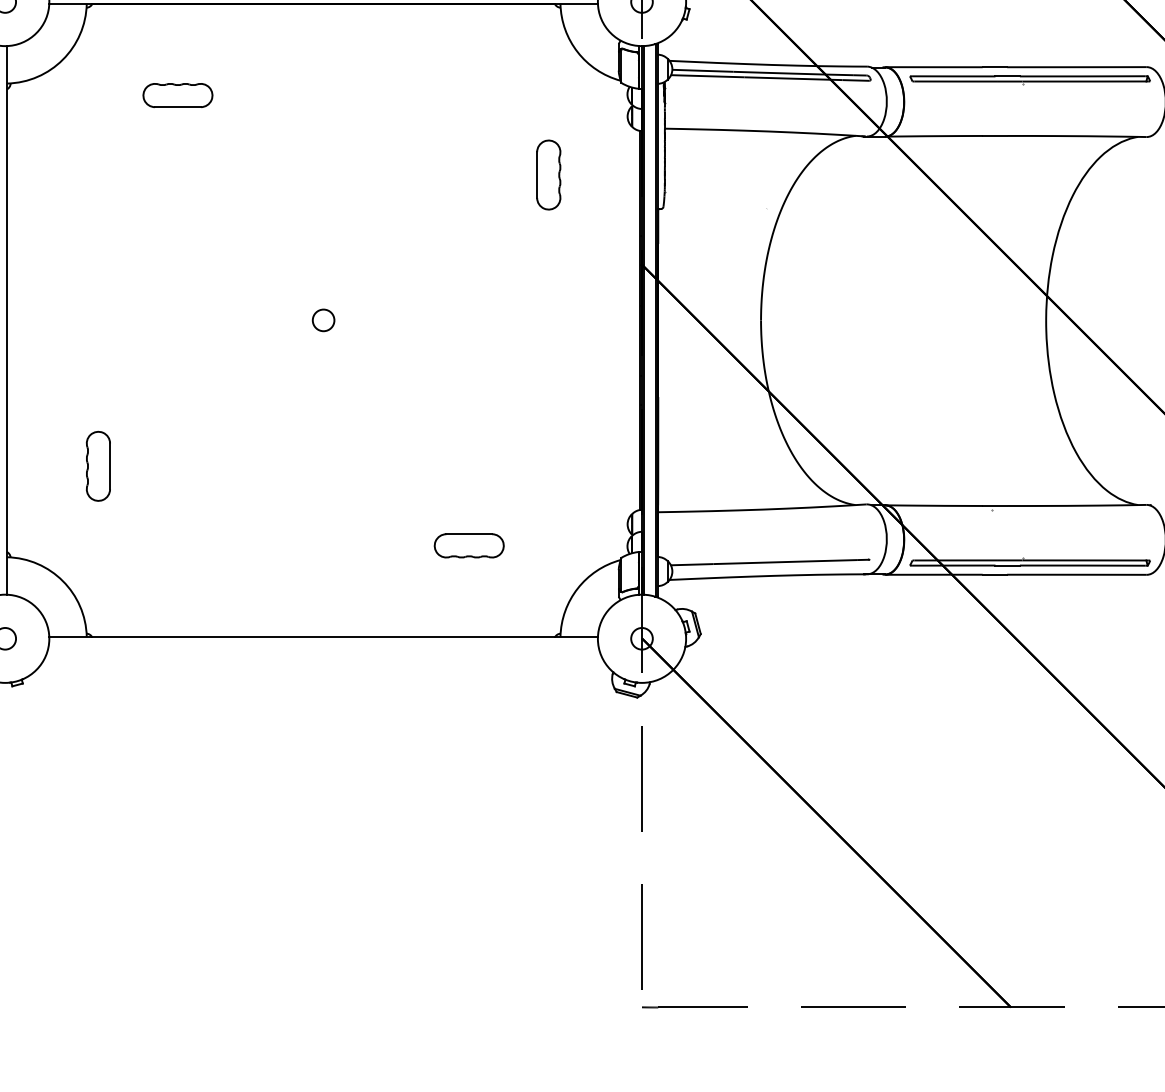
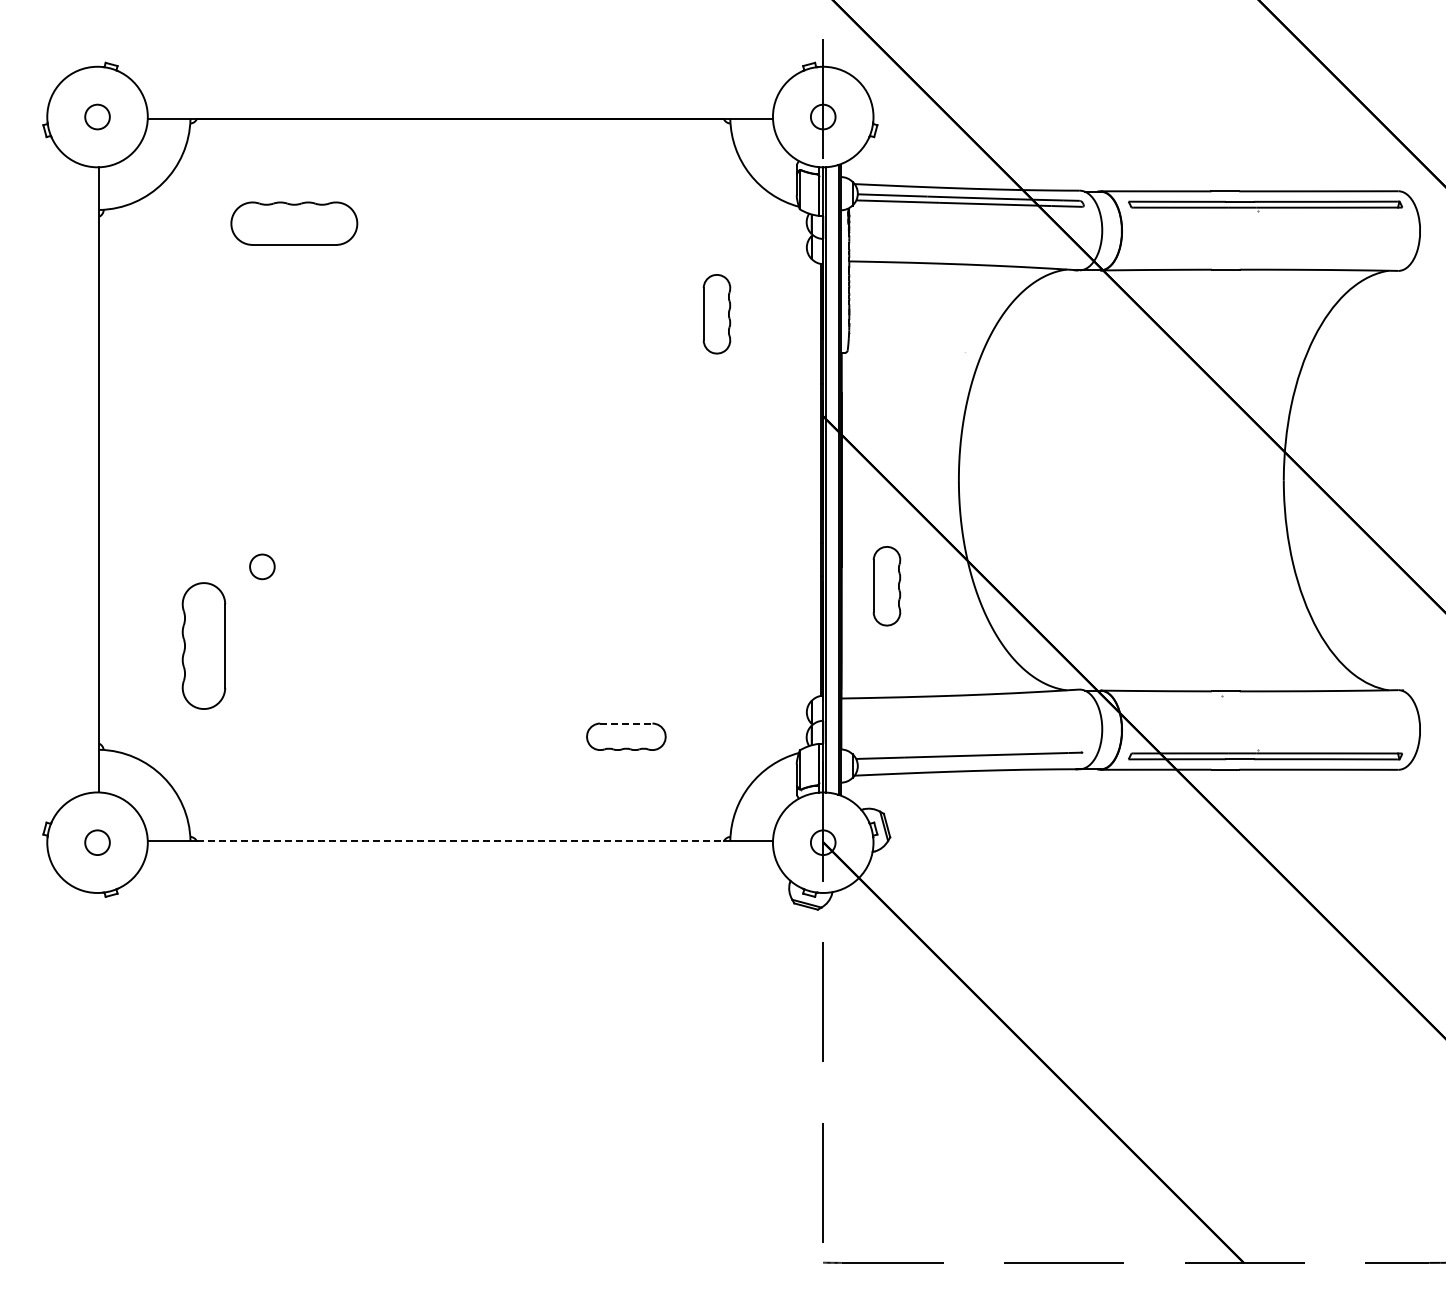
part: (178, 95) -> (294, 223), size x1.6
circle: (323, 320) -> (262, 566), moved
part: (697, 413) -> (886, 586), added
part: (98, 466) -> (203, 646), size x1.6
line: (469, 534) -> (626, 723), solid -> dashed
line: (323, 637) -> (460, 841), solid -> dashed

